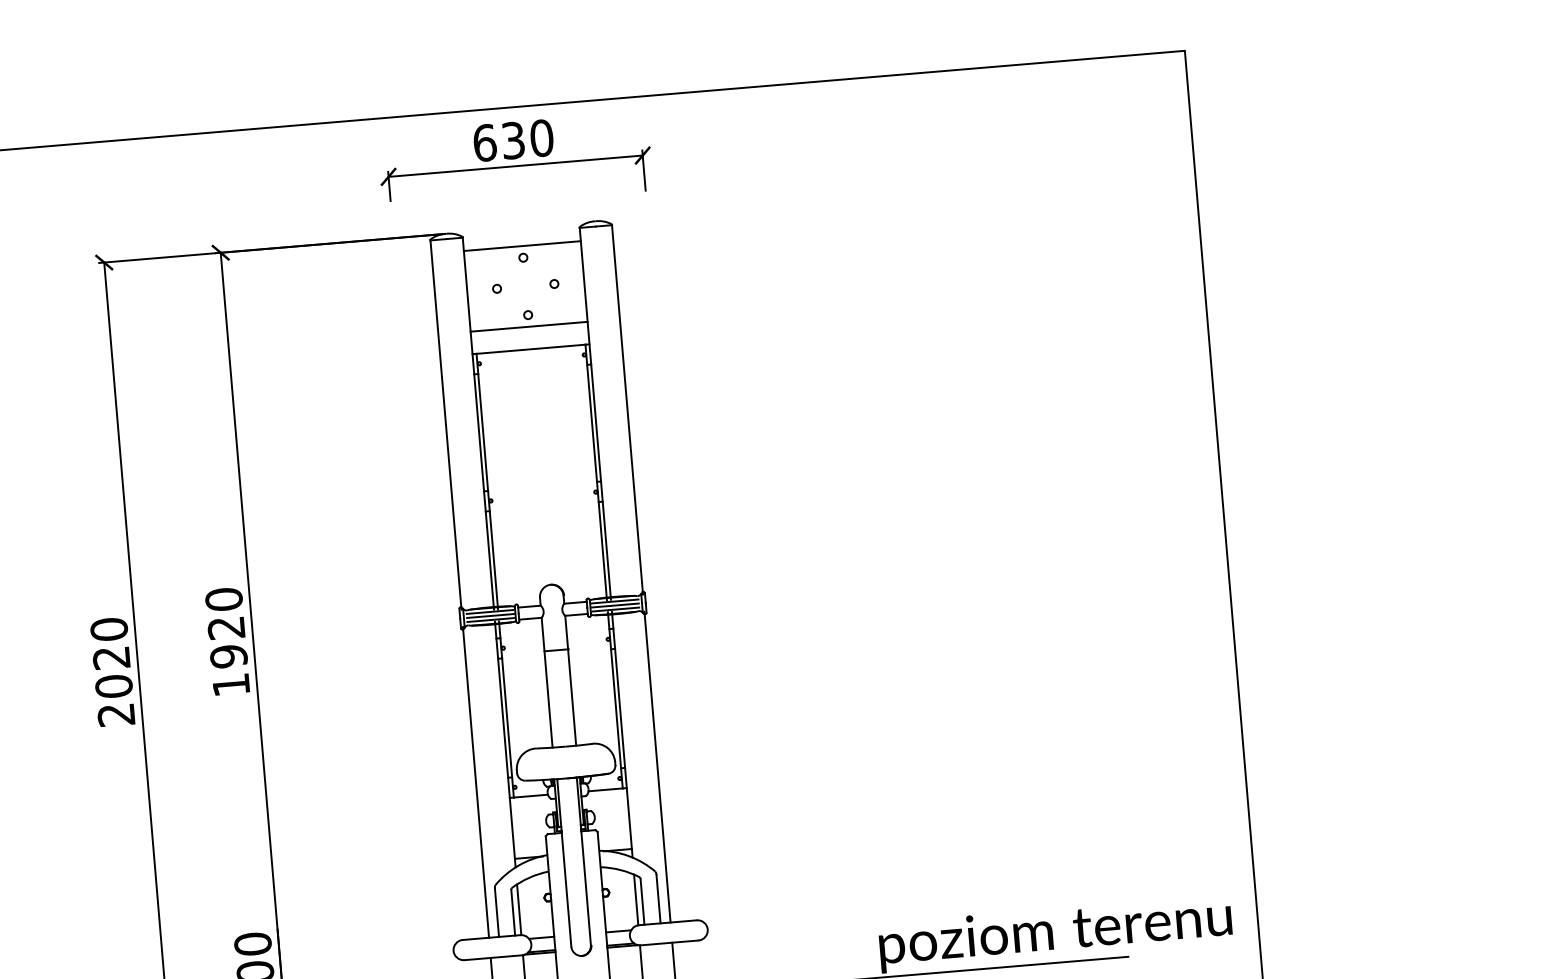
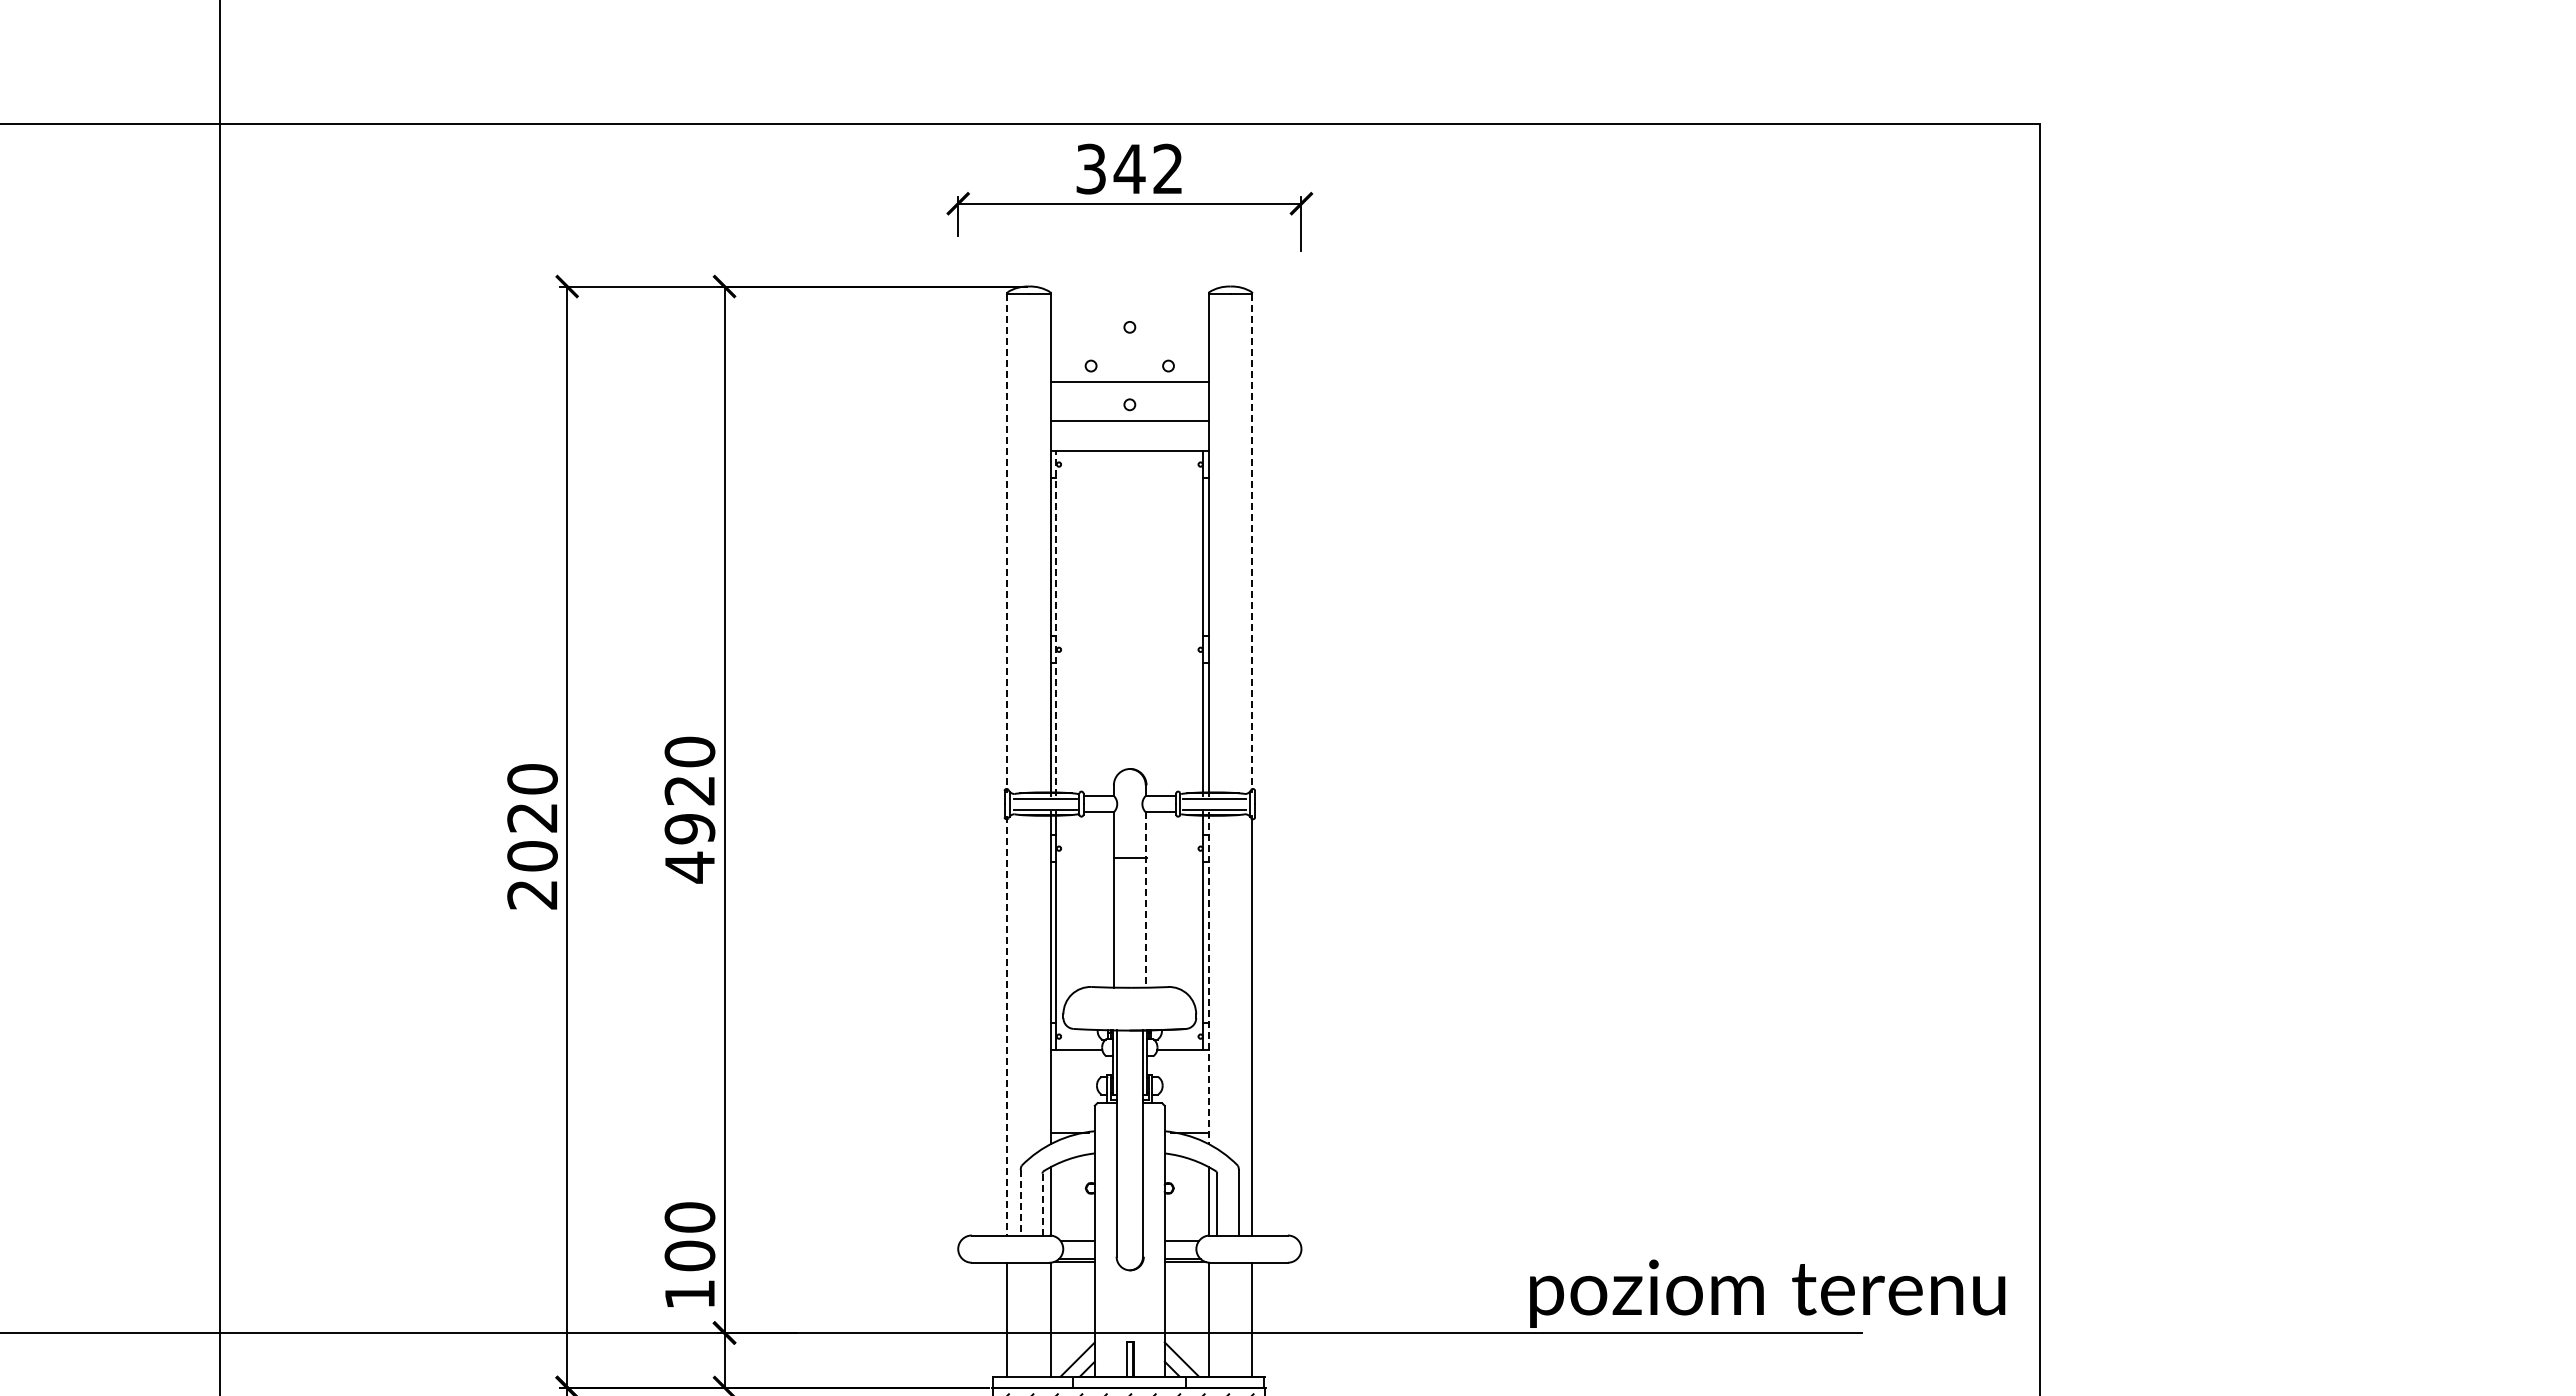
text: (513, 140) -> (1129, 168), 630 -> 342
line: (522, 246) -> (1129, 381), moved
line: (627, 410) -> (1252, 543), solid -> dashed
line: (446, 425) -> (1007, 543), solid -> dashed
line: (487, 480) -> (1056, 622), solid -> dashed
line: (614, 605) -> (1213, 804), removed
line: (490, 616) -> (1045, 804), removed
line: (570, 680) -> (1145, 899), solid -> dashed
text: (230, 685) -> (689, 867), 1920 -> 4920
line: (622, 734) -> (1208, 978), solid -> dashed
line: (476, 782) -> (1007, 1025), solid -> dashed
line: (496, 912) -> (1020, 1202), solid -> dashed
line: (513, 912) -> (1042, 1204), solid -> dashed

